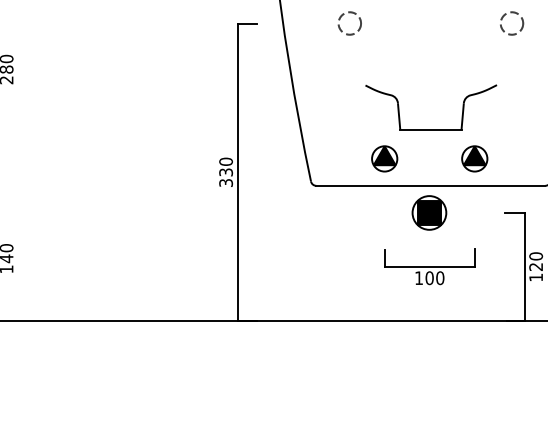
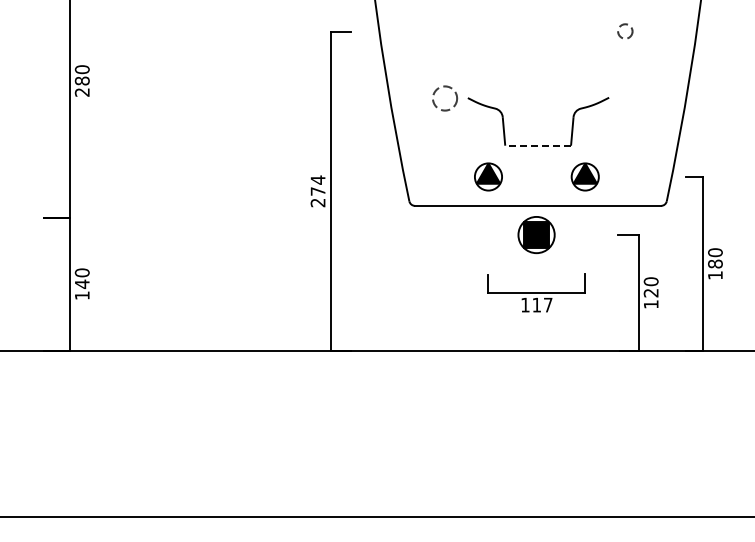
circle: (349, 23) -> (444, 98), moved
circle: (512, 23) -> (625, 31), size x0.6
line: (431, 129) -> (538, 145), solid -> dashed
text: (225, 172) -> (317, 191), 330 -> 274
text: (434, 277) -> (542, 304), 100 -> 117

